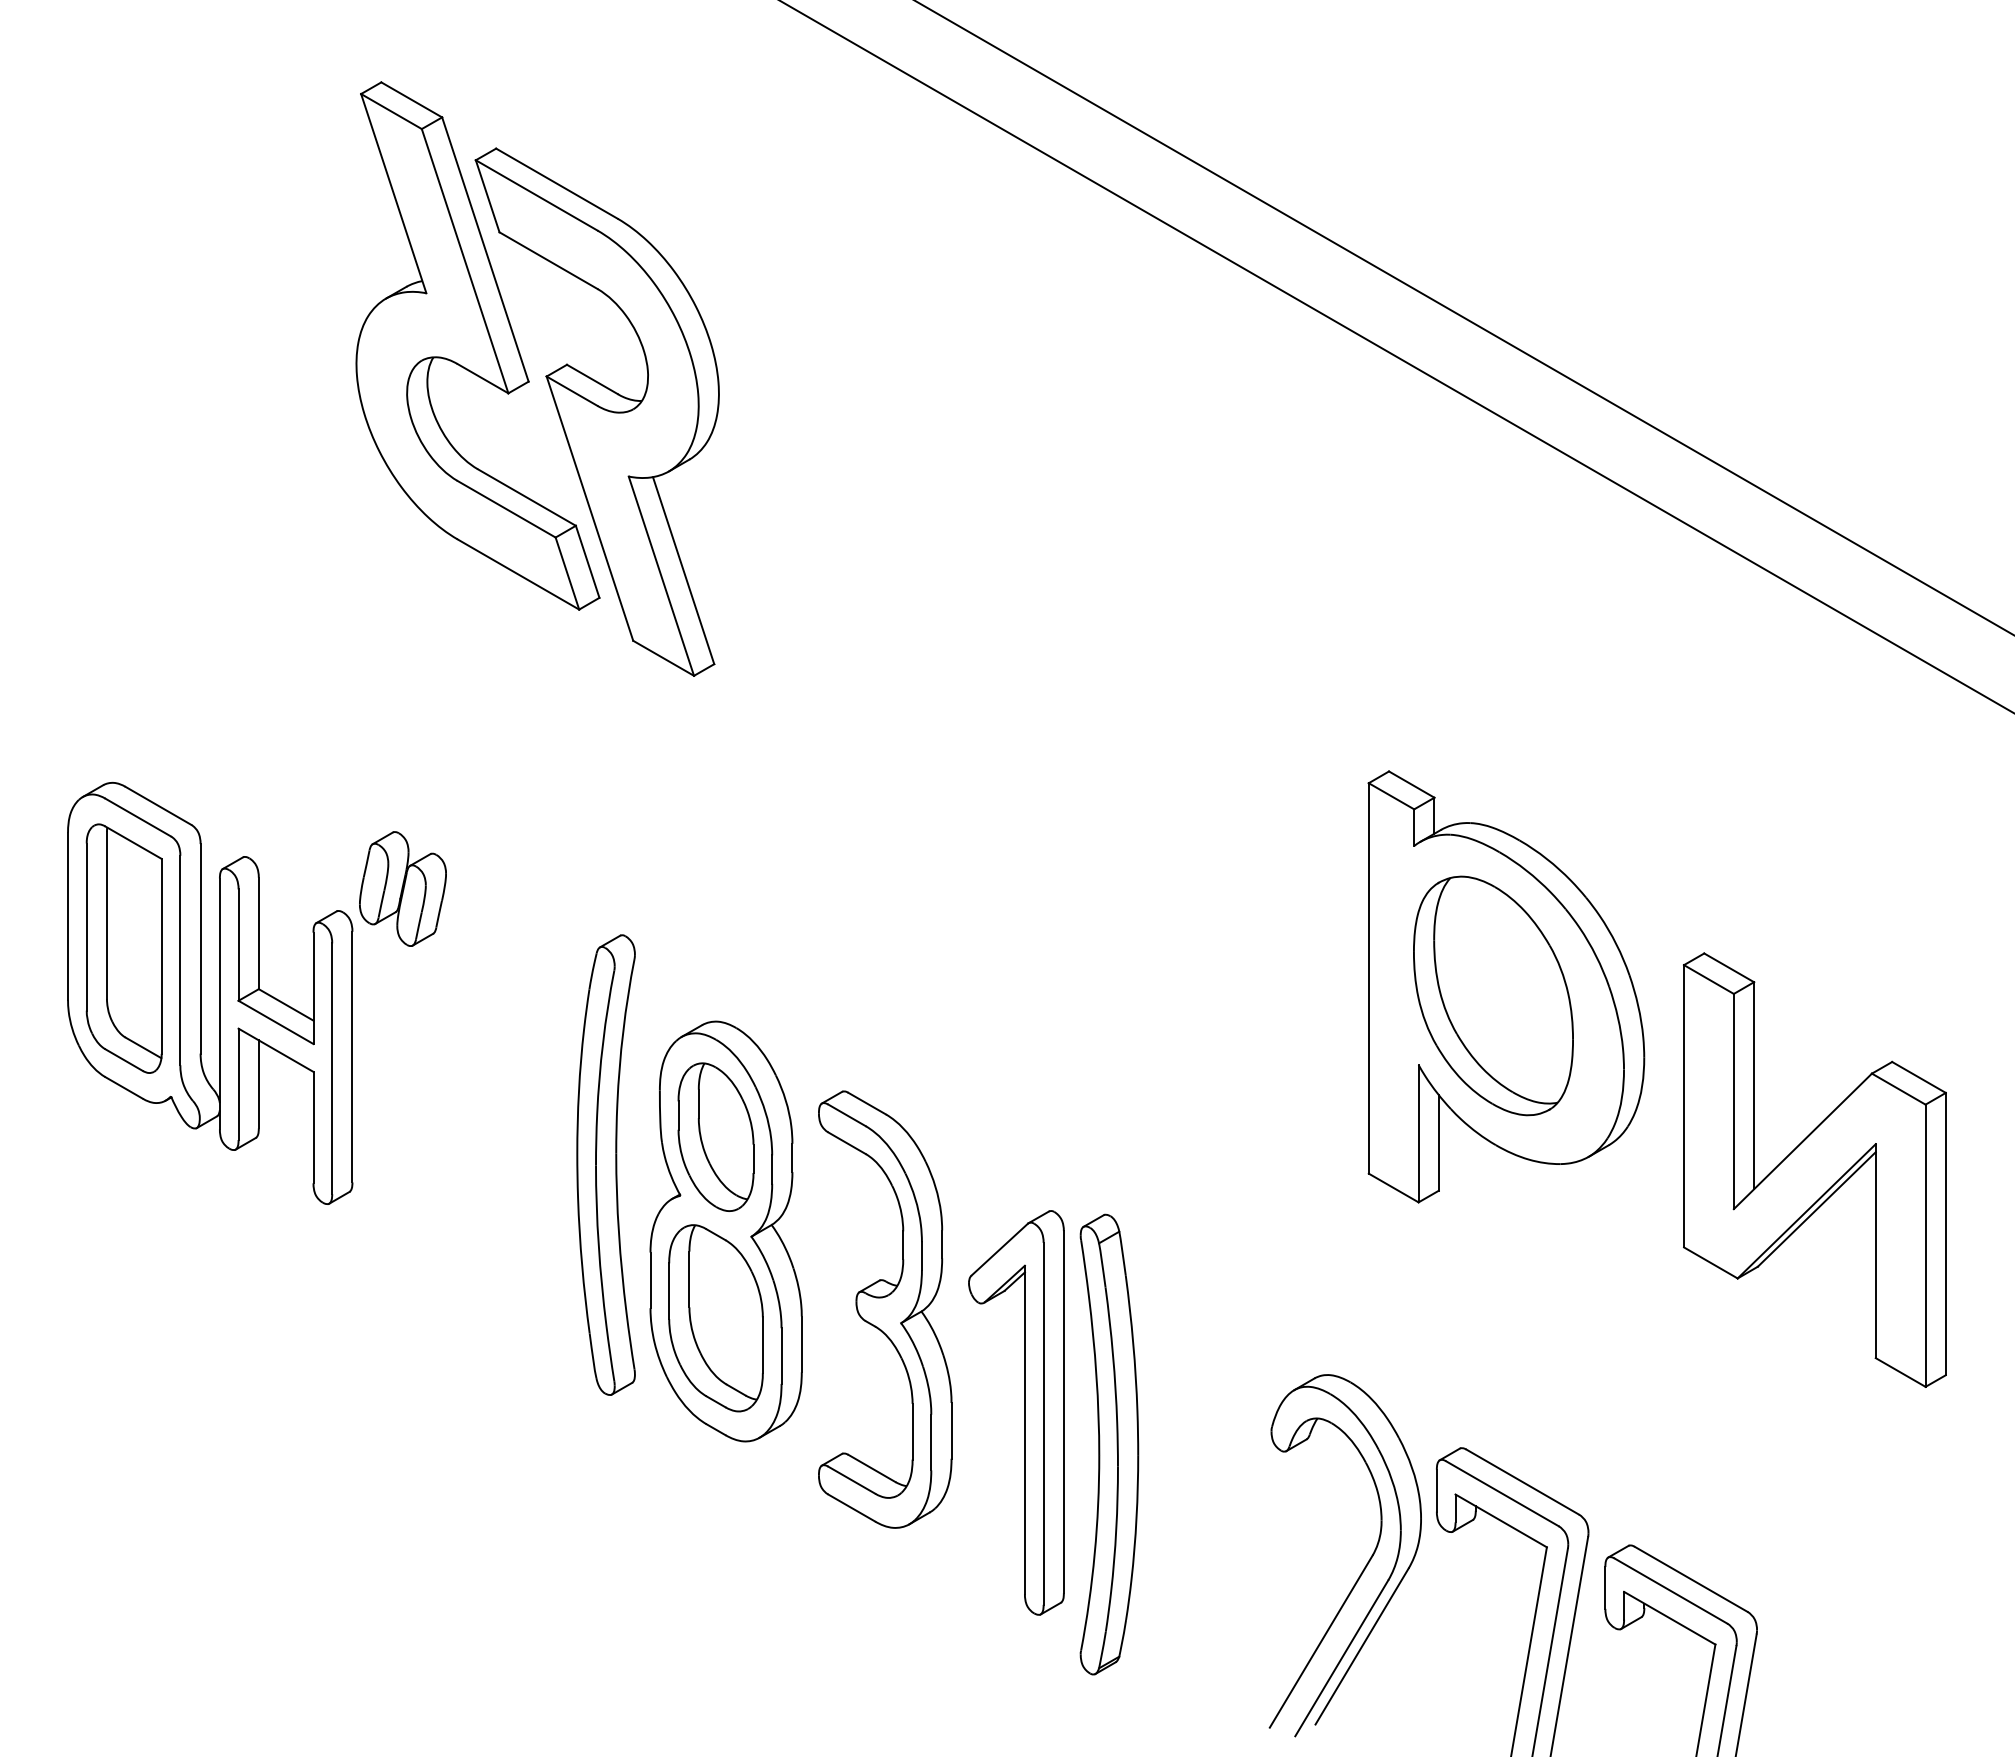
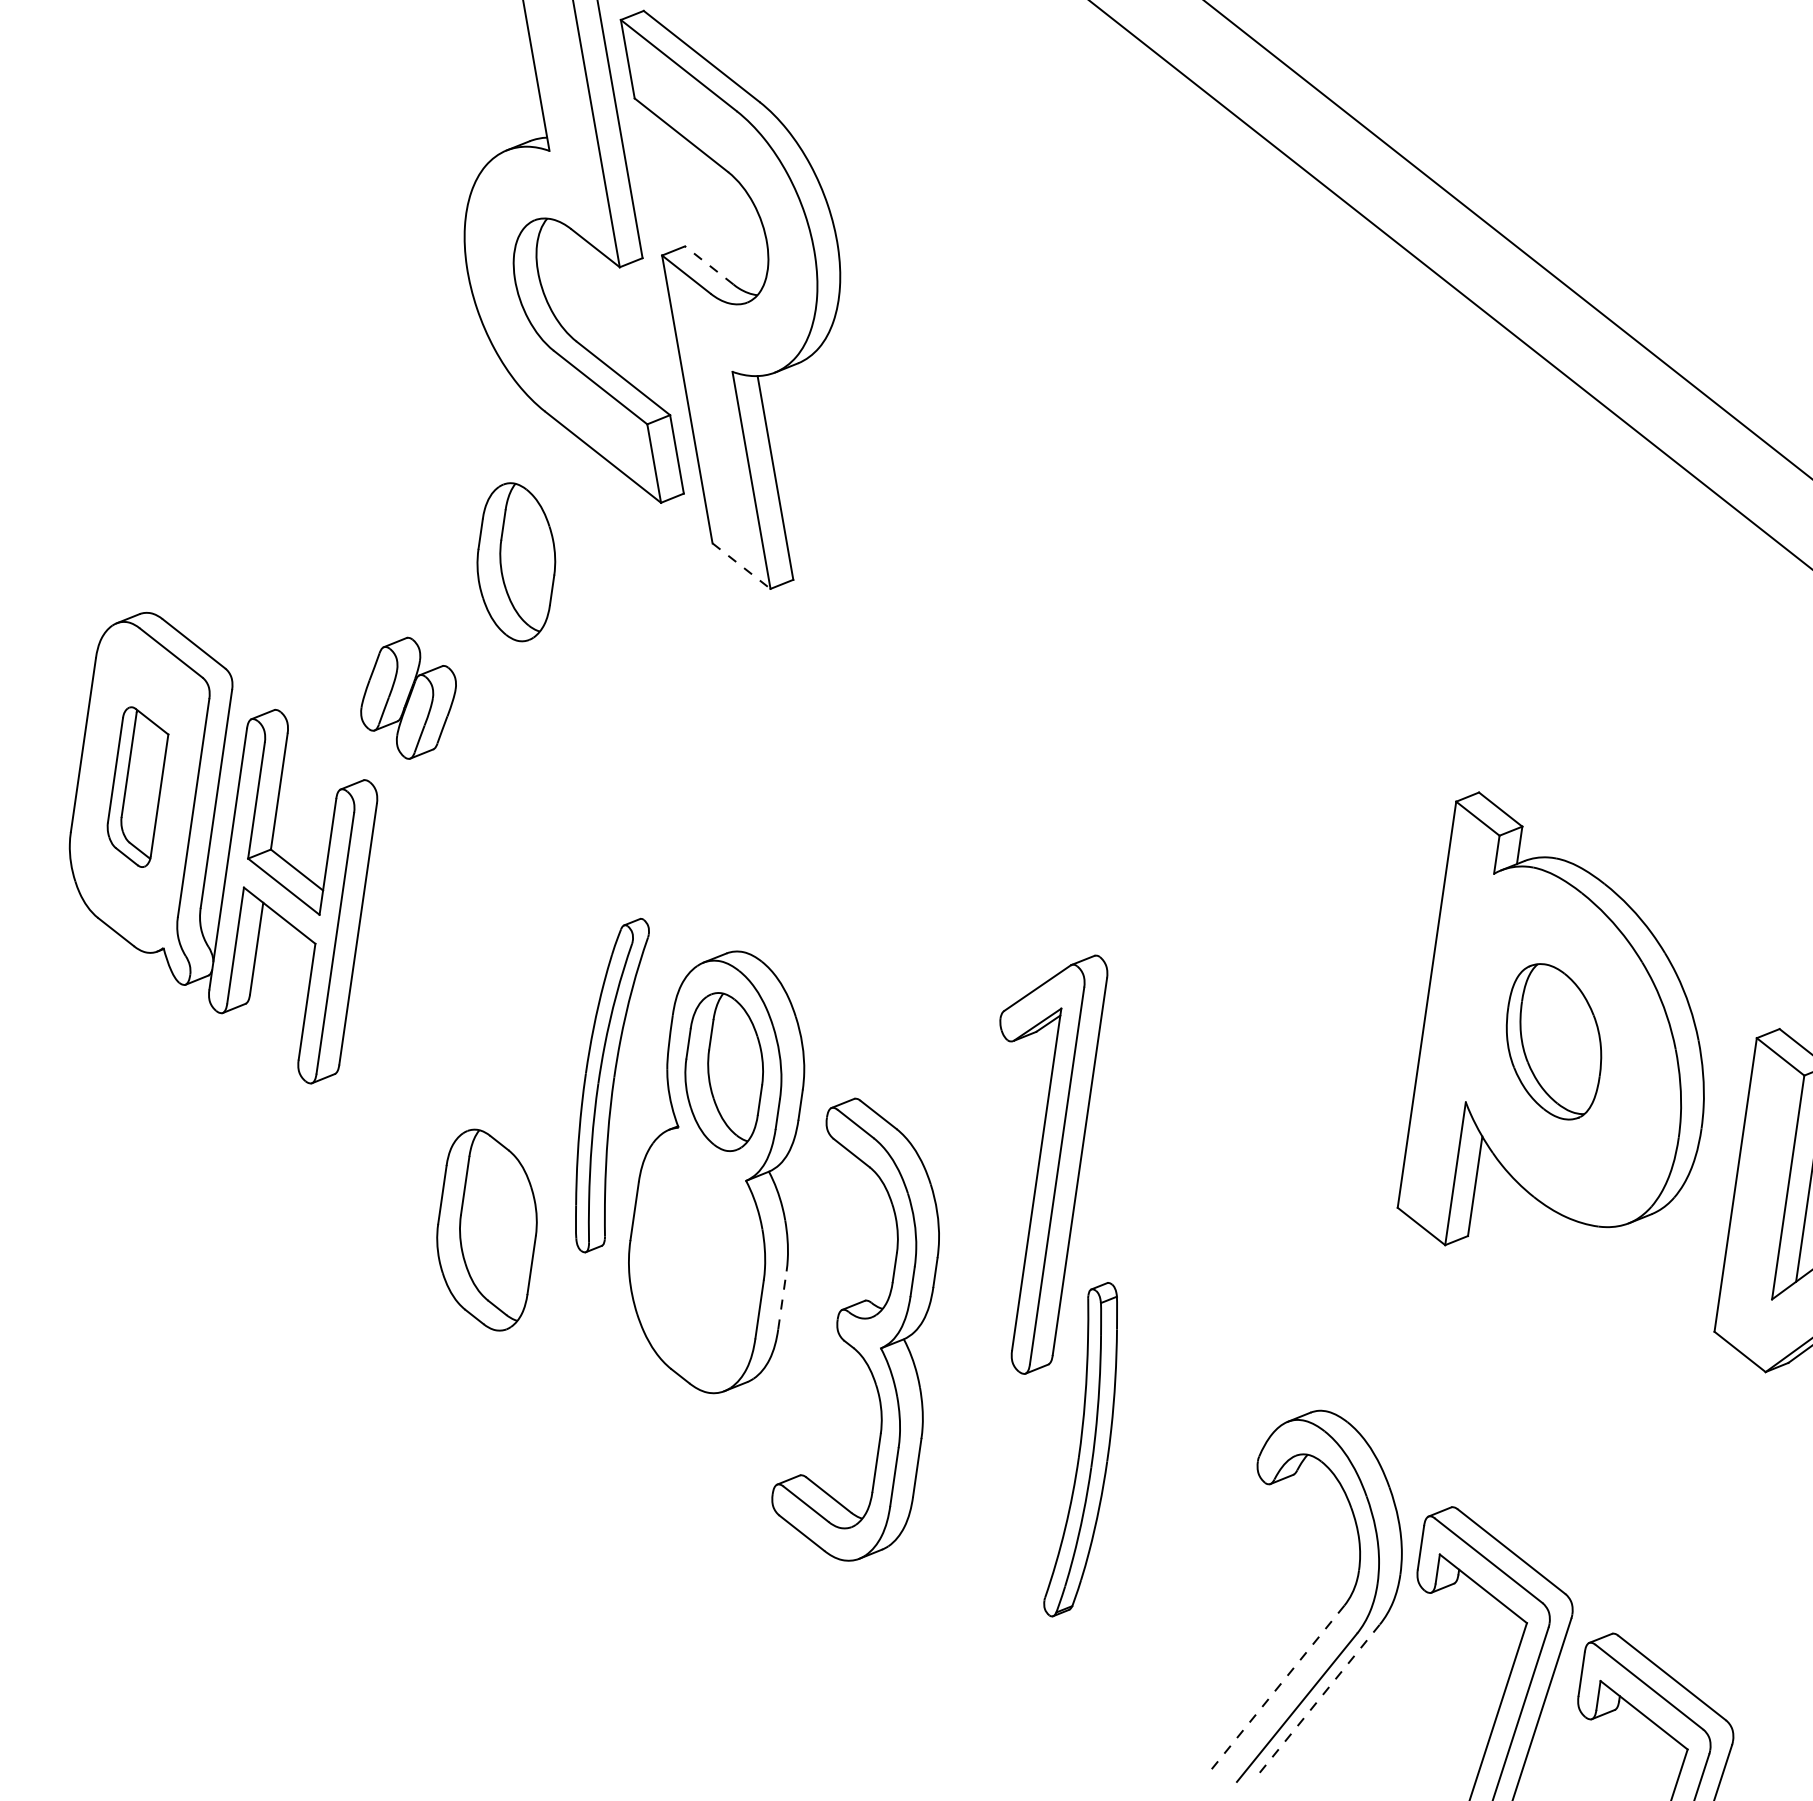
line: (591, 379) -> (708, 265), solid -> dashed
line: (664, 658) -> (742, 566), solid -> dashed
part: (450, 684) -> (515, 561), added
part: (402, 888) -> (408, 697), moved
part: (123, 948) -> (136, 786), size x0.6
part: (1493, 995) -> (1554, 1041), size x0.6
part: (605, 1164) -> (605, 1083), size x0.7
part: (885, 1309) -> (866, 1331), moved
part: (715, 1318) -> (486, 1230), moved
line: (801, 1344) -> (782, 1300), solid -> dashed
part: (1024, 1412) -> (1038, 1161), moved
part: (1109, 1444) -> (1087, 1450), size x0.7
line: (1320, 1642) -> (1277, 1688), solid -> dashed
line: (1362, 1646) -> (1320, 1698), solid -> dashed

